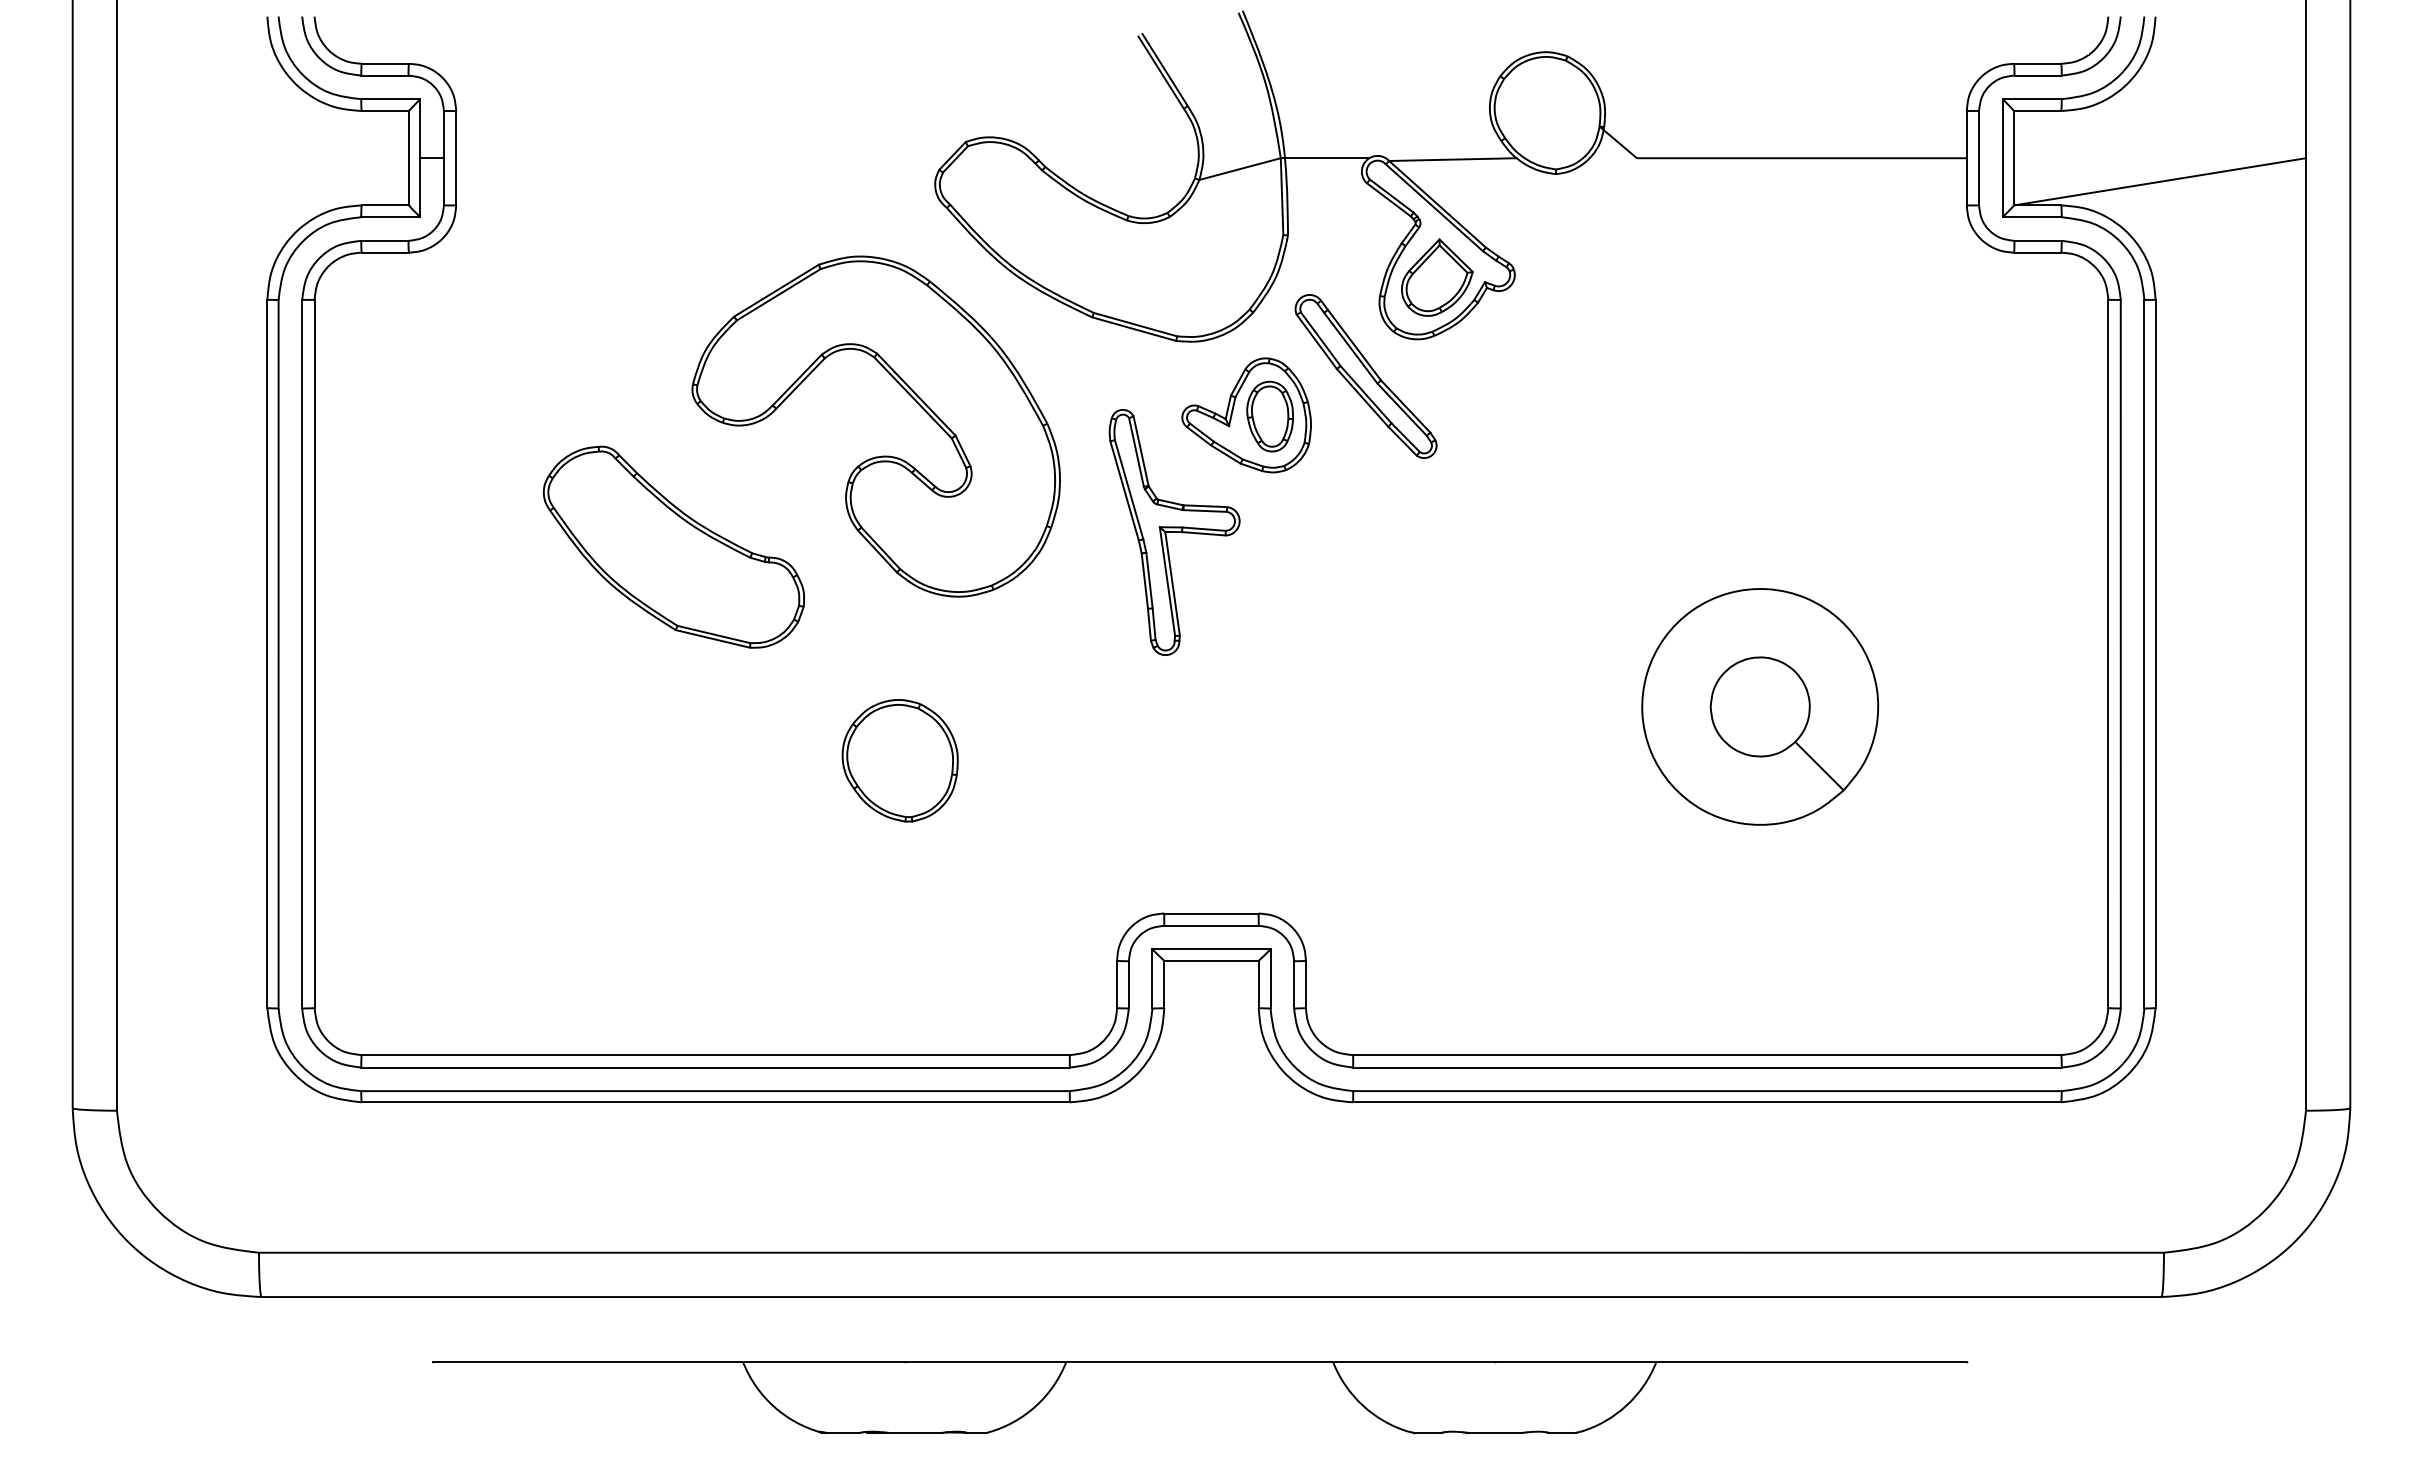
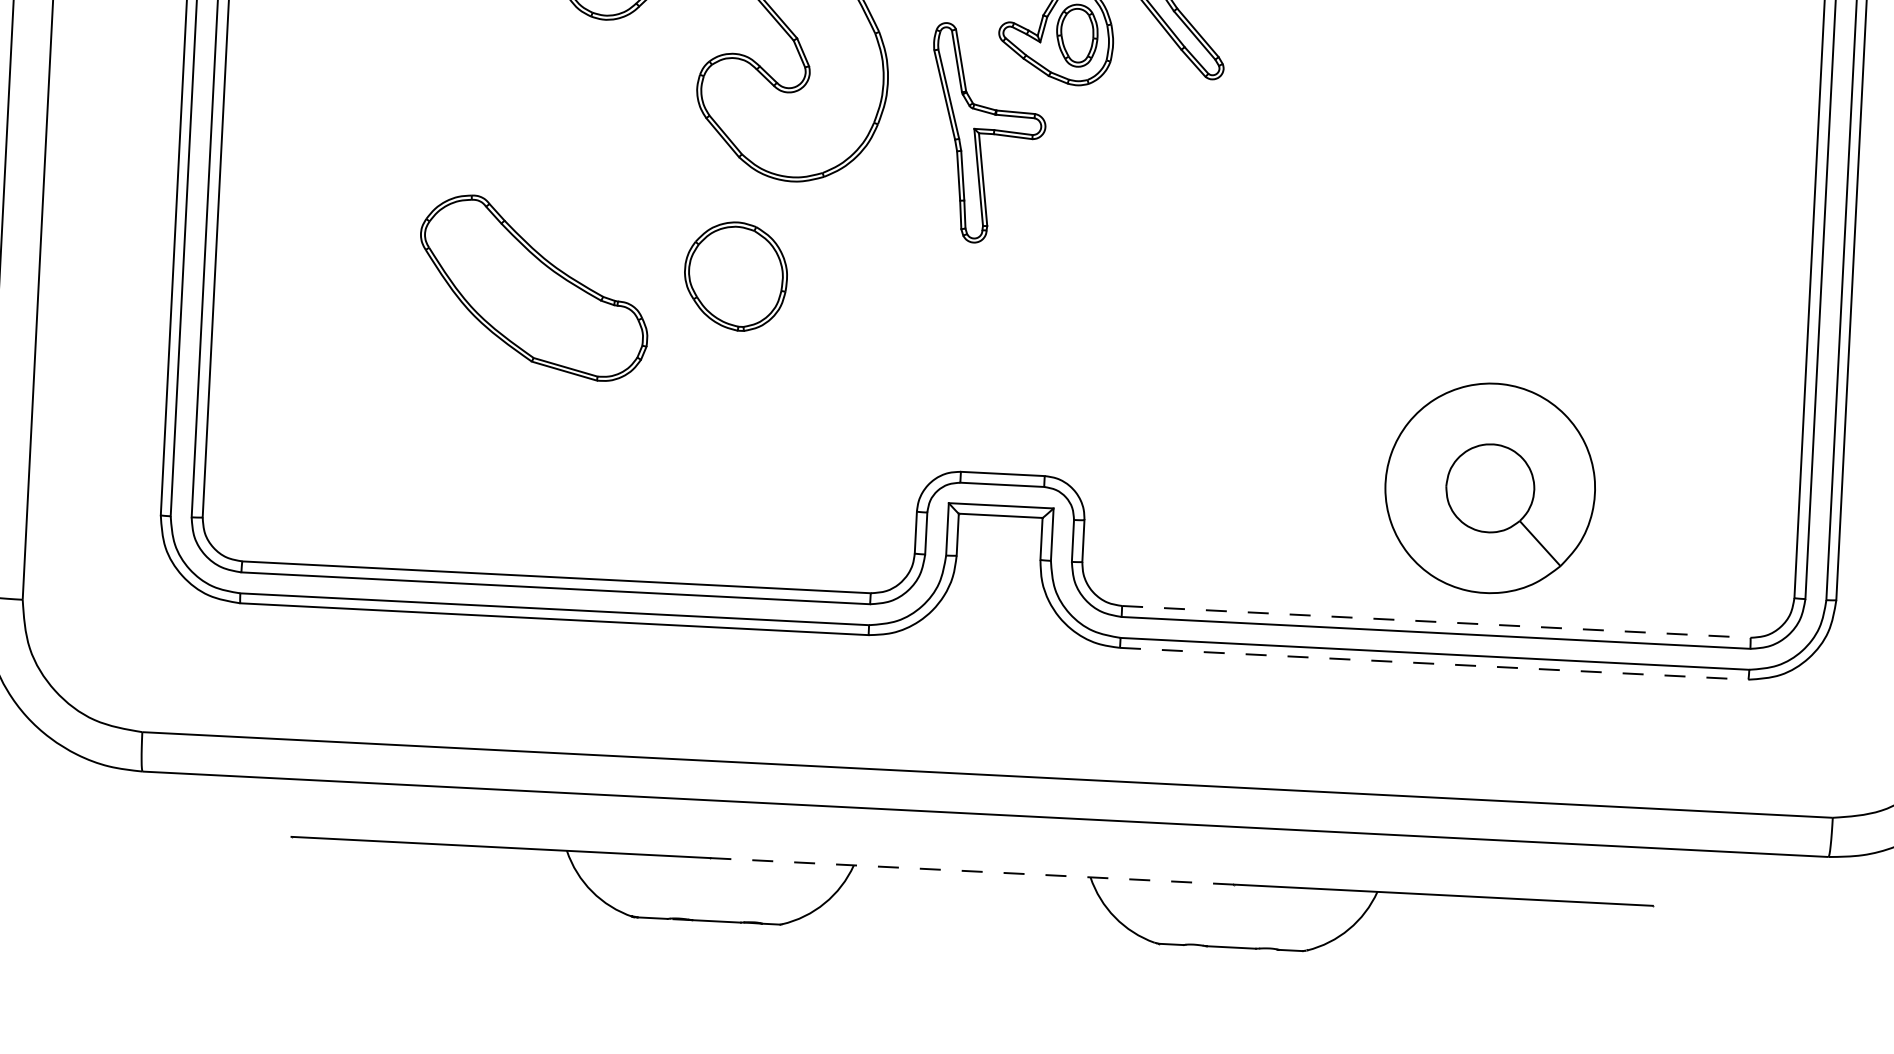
part: (673, 546) -> (533, 287), moved
part: (1760, 706) -> (1490, 487), moved
part: (899, 760) -> (735, 276), moved
line: (1707, 1055) -> (1436, 622), solid -> dashed
line: (1707, 1102) -> (1434, 663), solid -> dashed
line: (1200, 1361) -> (972, 870), solid -> dashed

